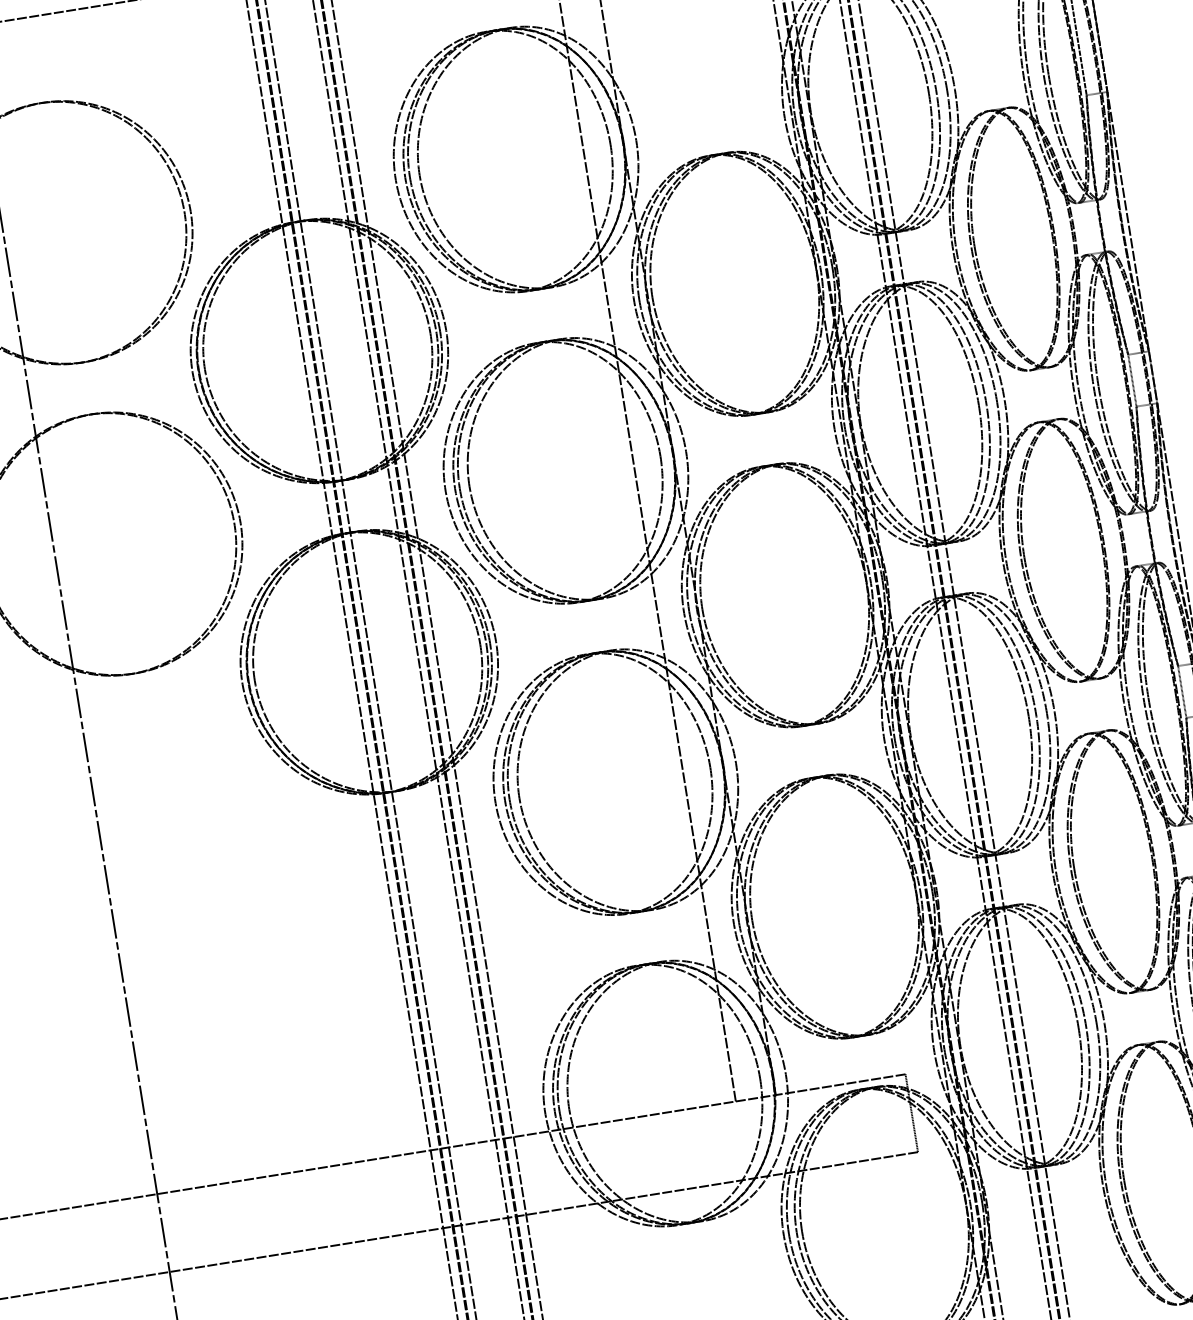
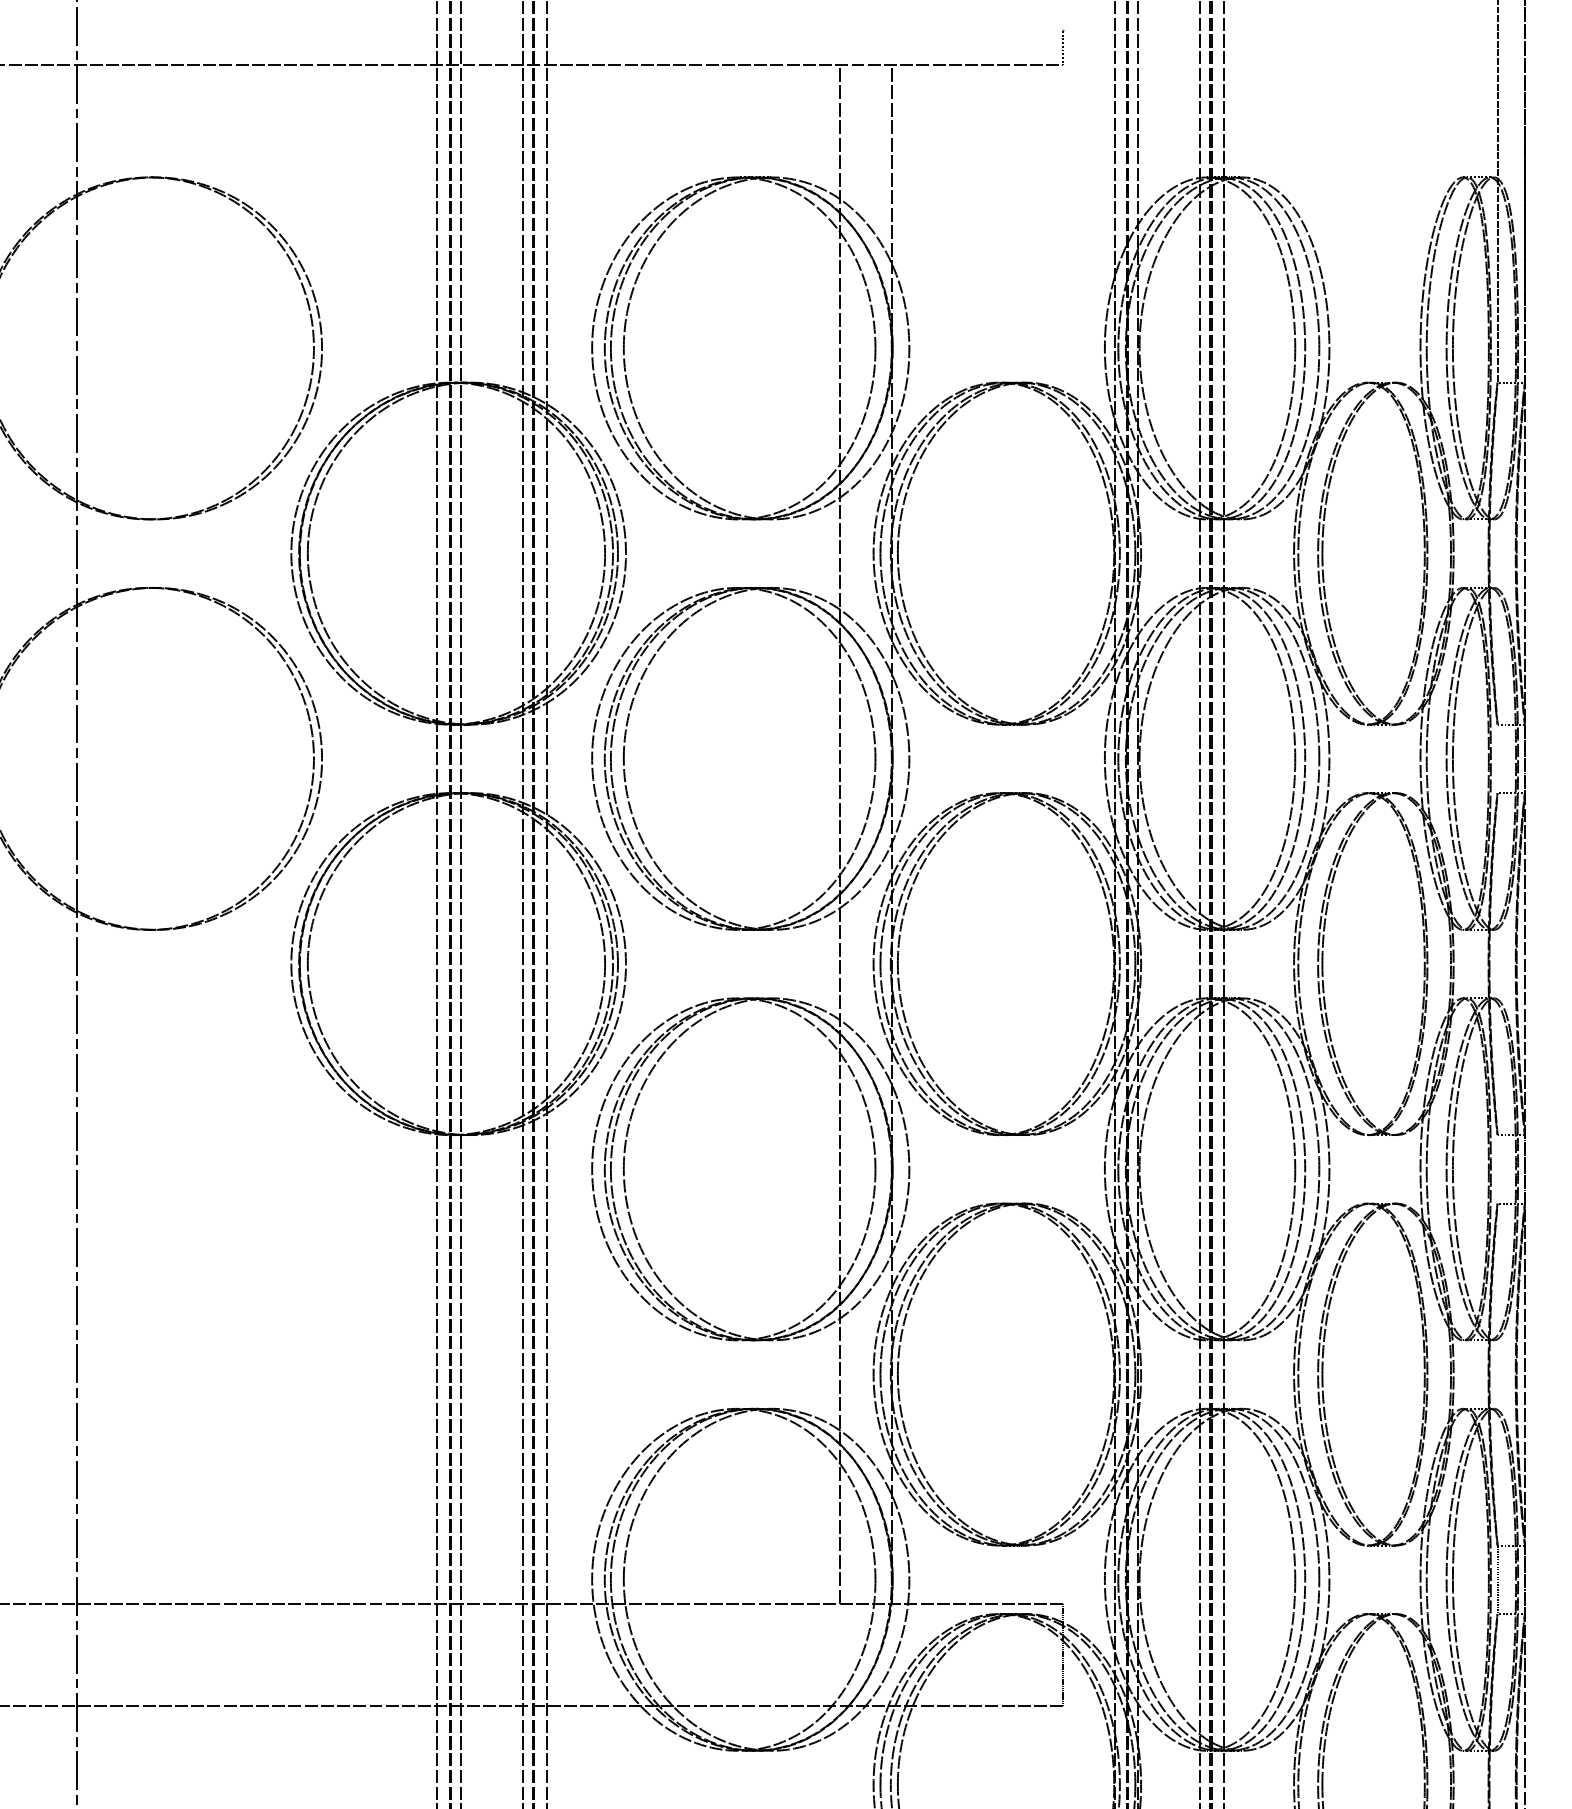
line: (1132, 380) -> (1497, 758), removed
line: (1182, 692) -> (1497, 1169), removed

